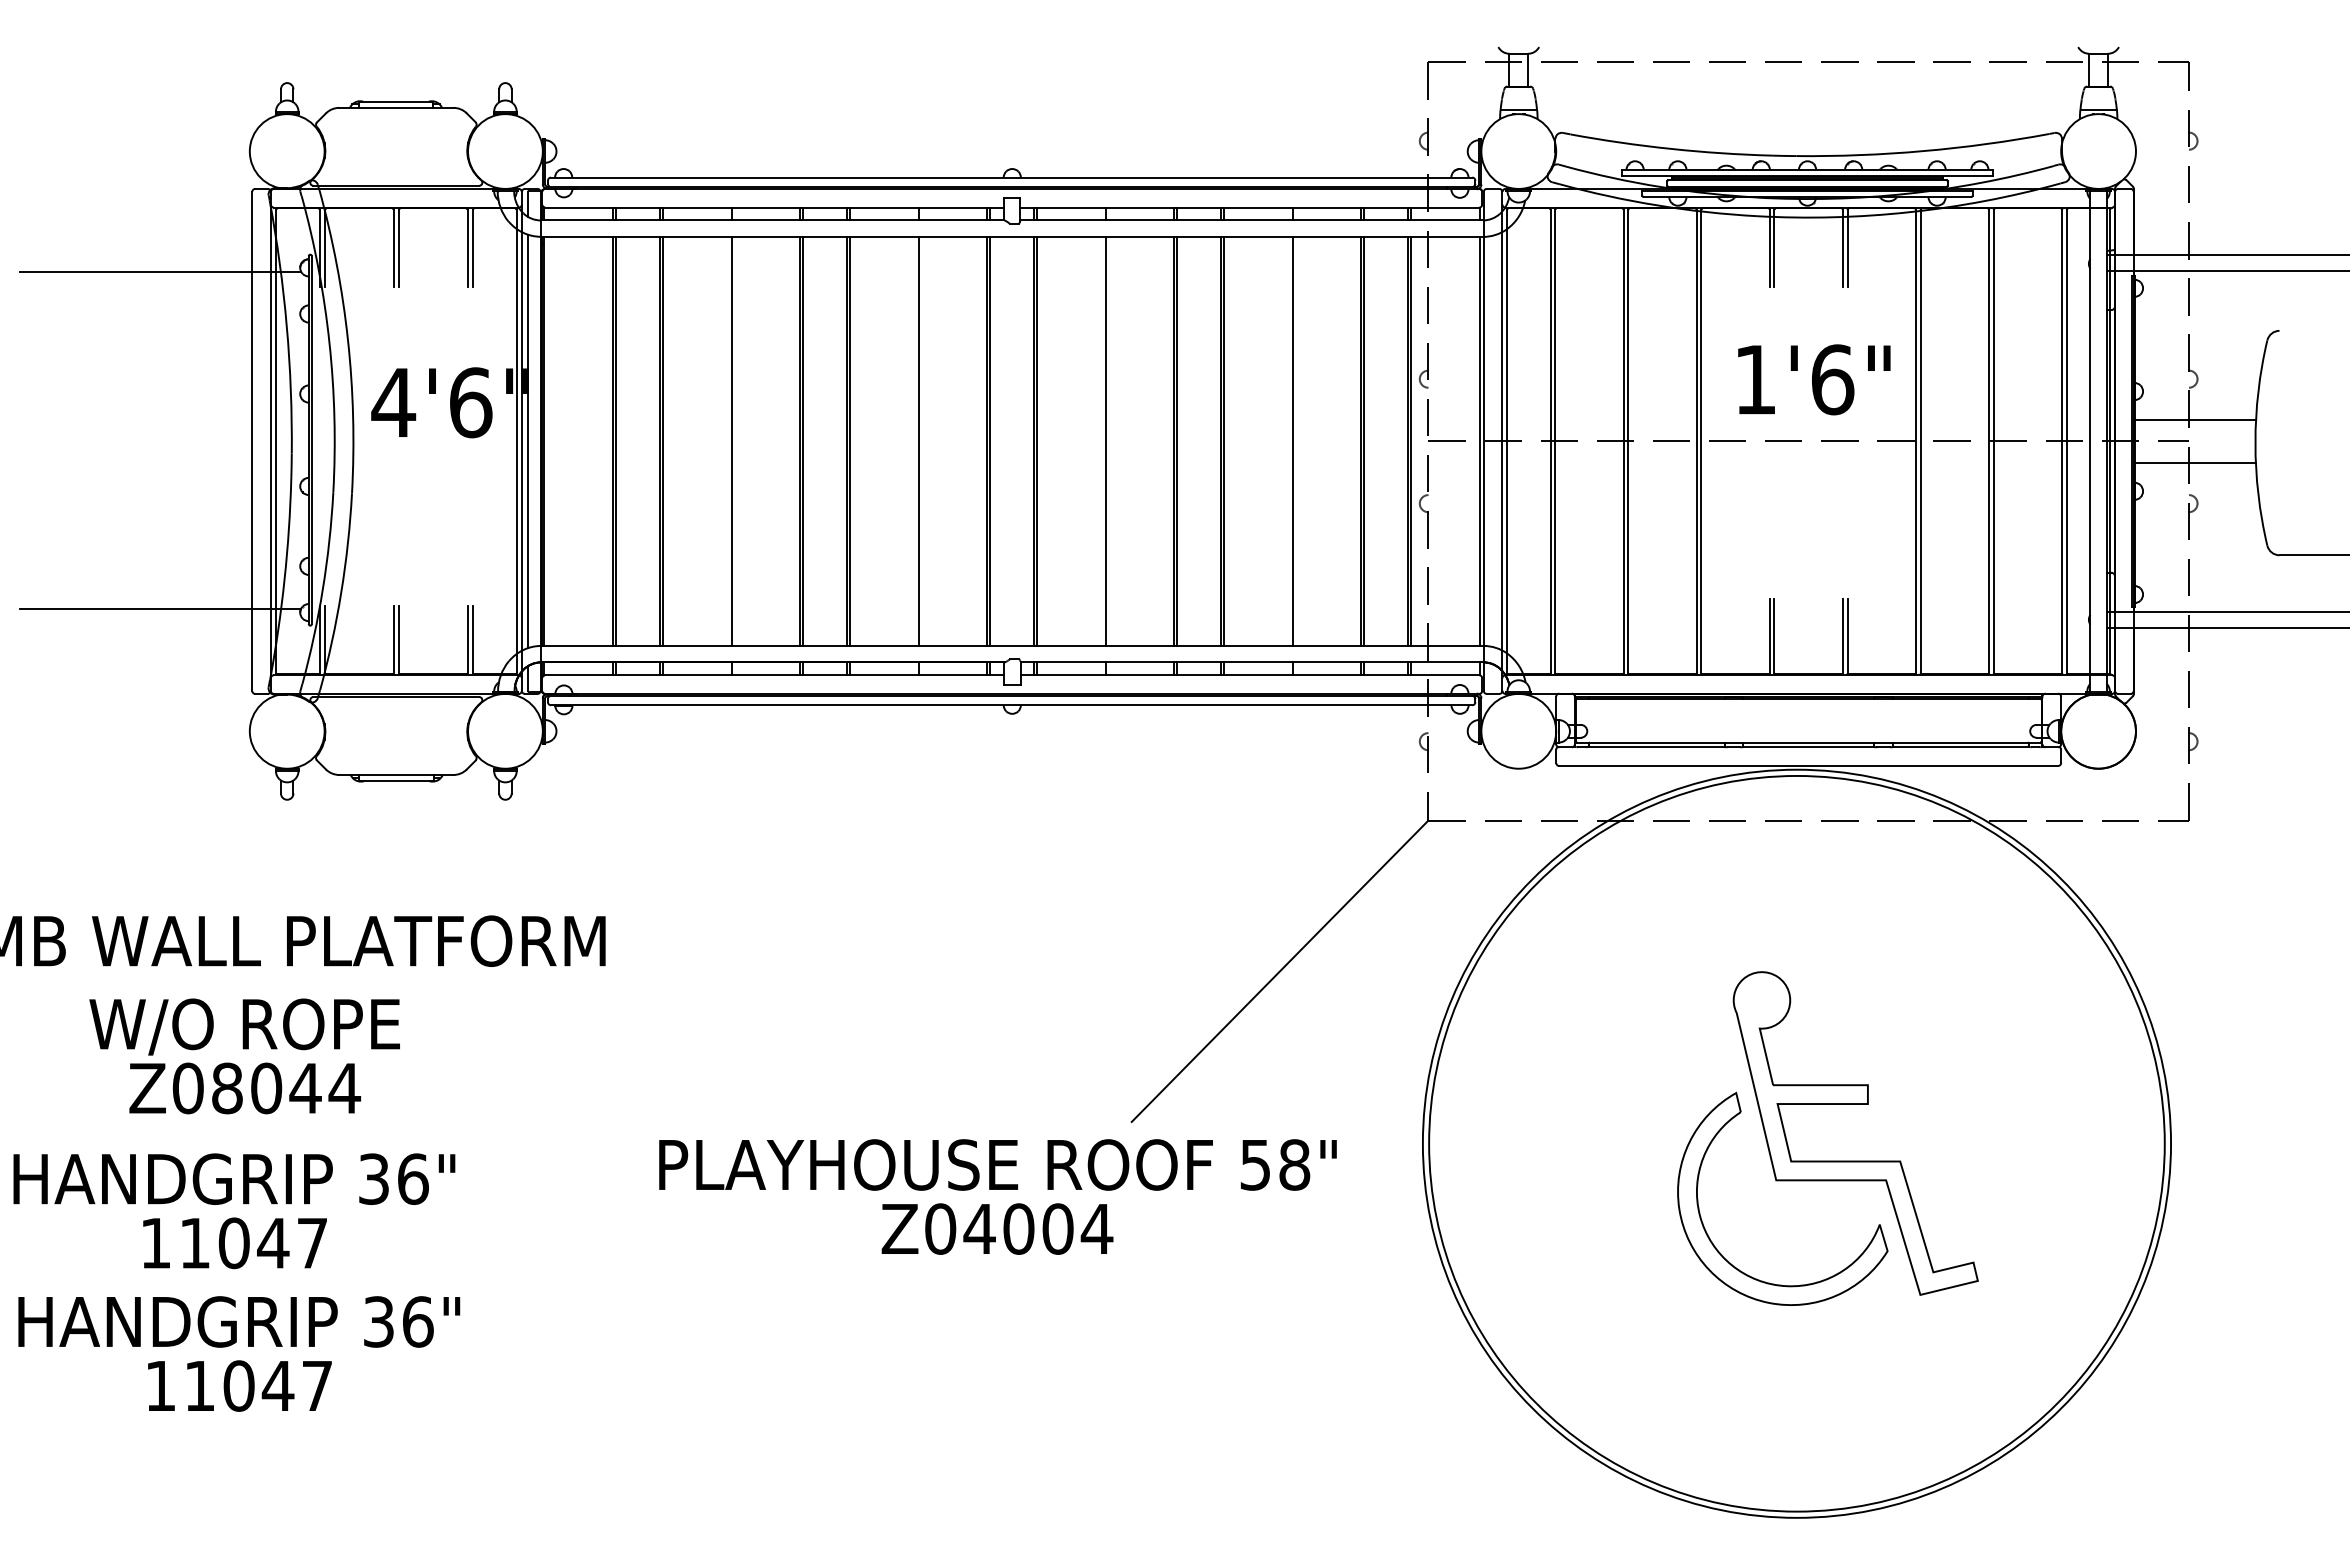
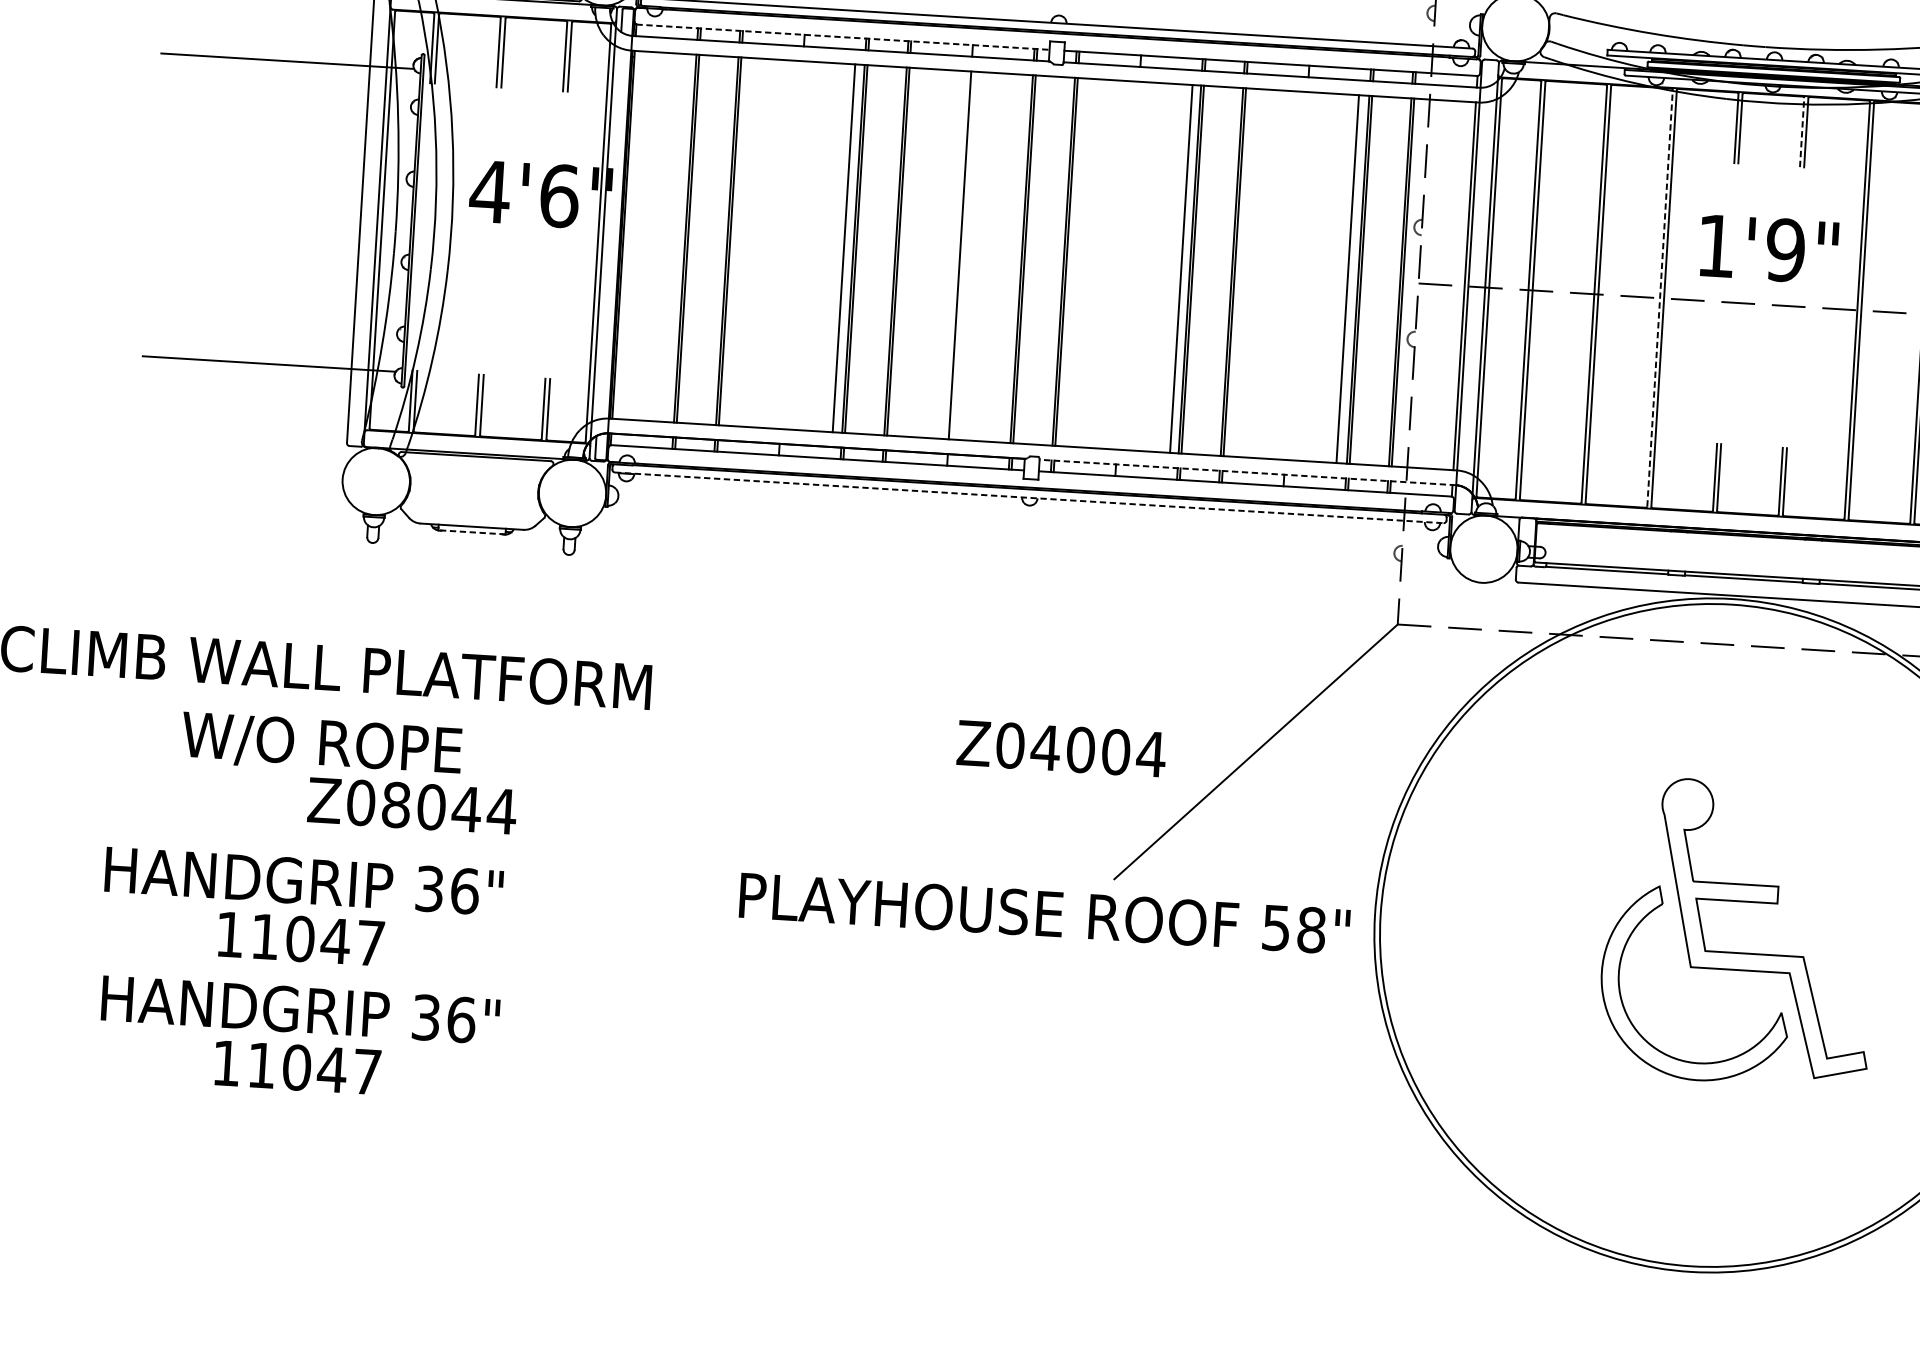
line: (774, 207) -> (843, 37), solid -> dashed
line: (1842, 247) -> (1801, 131), solid -> dashed
text: (1832, 379) -> (1785, 250), 1'6" -> 1'9"
line: (731, 440) -> (844, 247), moved
line: (1105, 440) -> (1181, 268), moved
line: (1292, 440) -> (1347, 278), moved
line: (1696, 440) -> (1659, 297), solid -> dashed
line: (528, 441) -> (609, 234), removed
line: (1251, 662) -> (1247, 472), solid -> dashed
line: (1011, 705) -> (1029, 498), solid -> dashed
line: (396, 781) -> (471, 532), solid -> dashed
text: (244, 1088) -> (411, 806), moved
text: (997, 1164) -> (1044, 913), moved
text: (997, 1228) -> (1061, 748), moved

